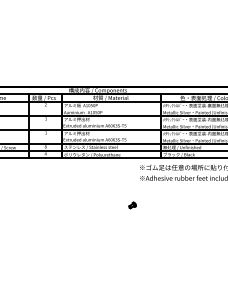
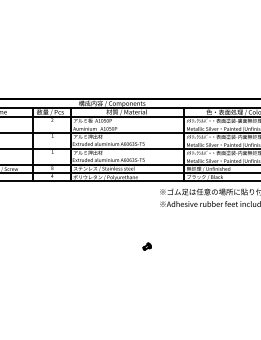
part: (132, 205) -> (147, 246), moved

